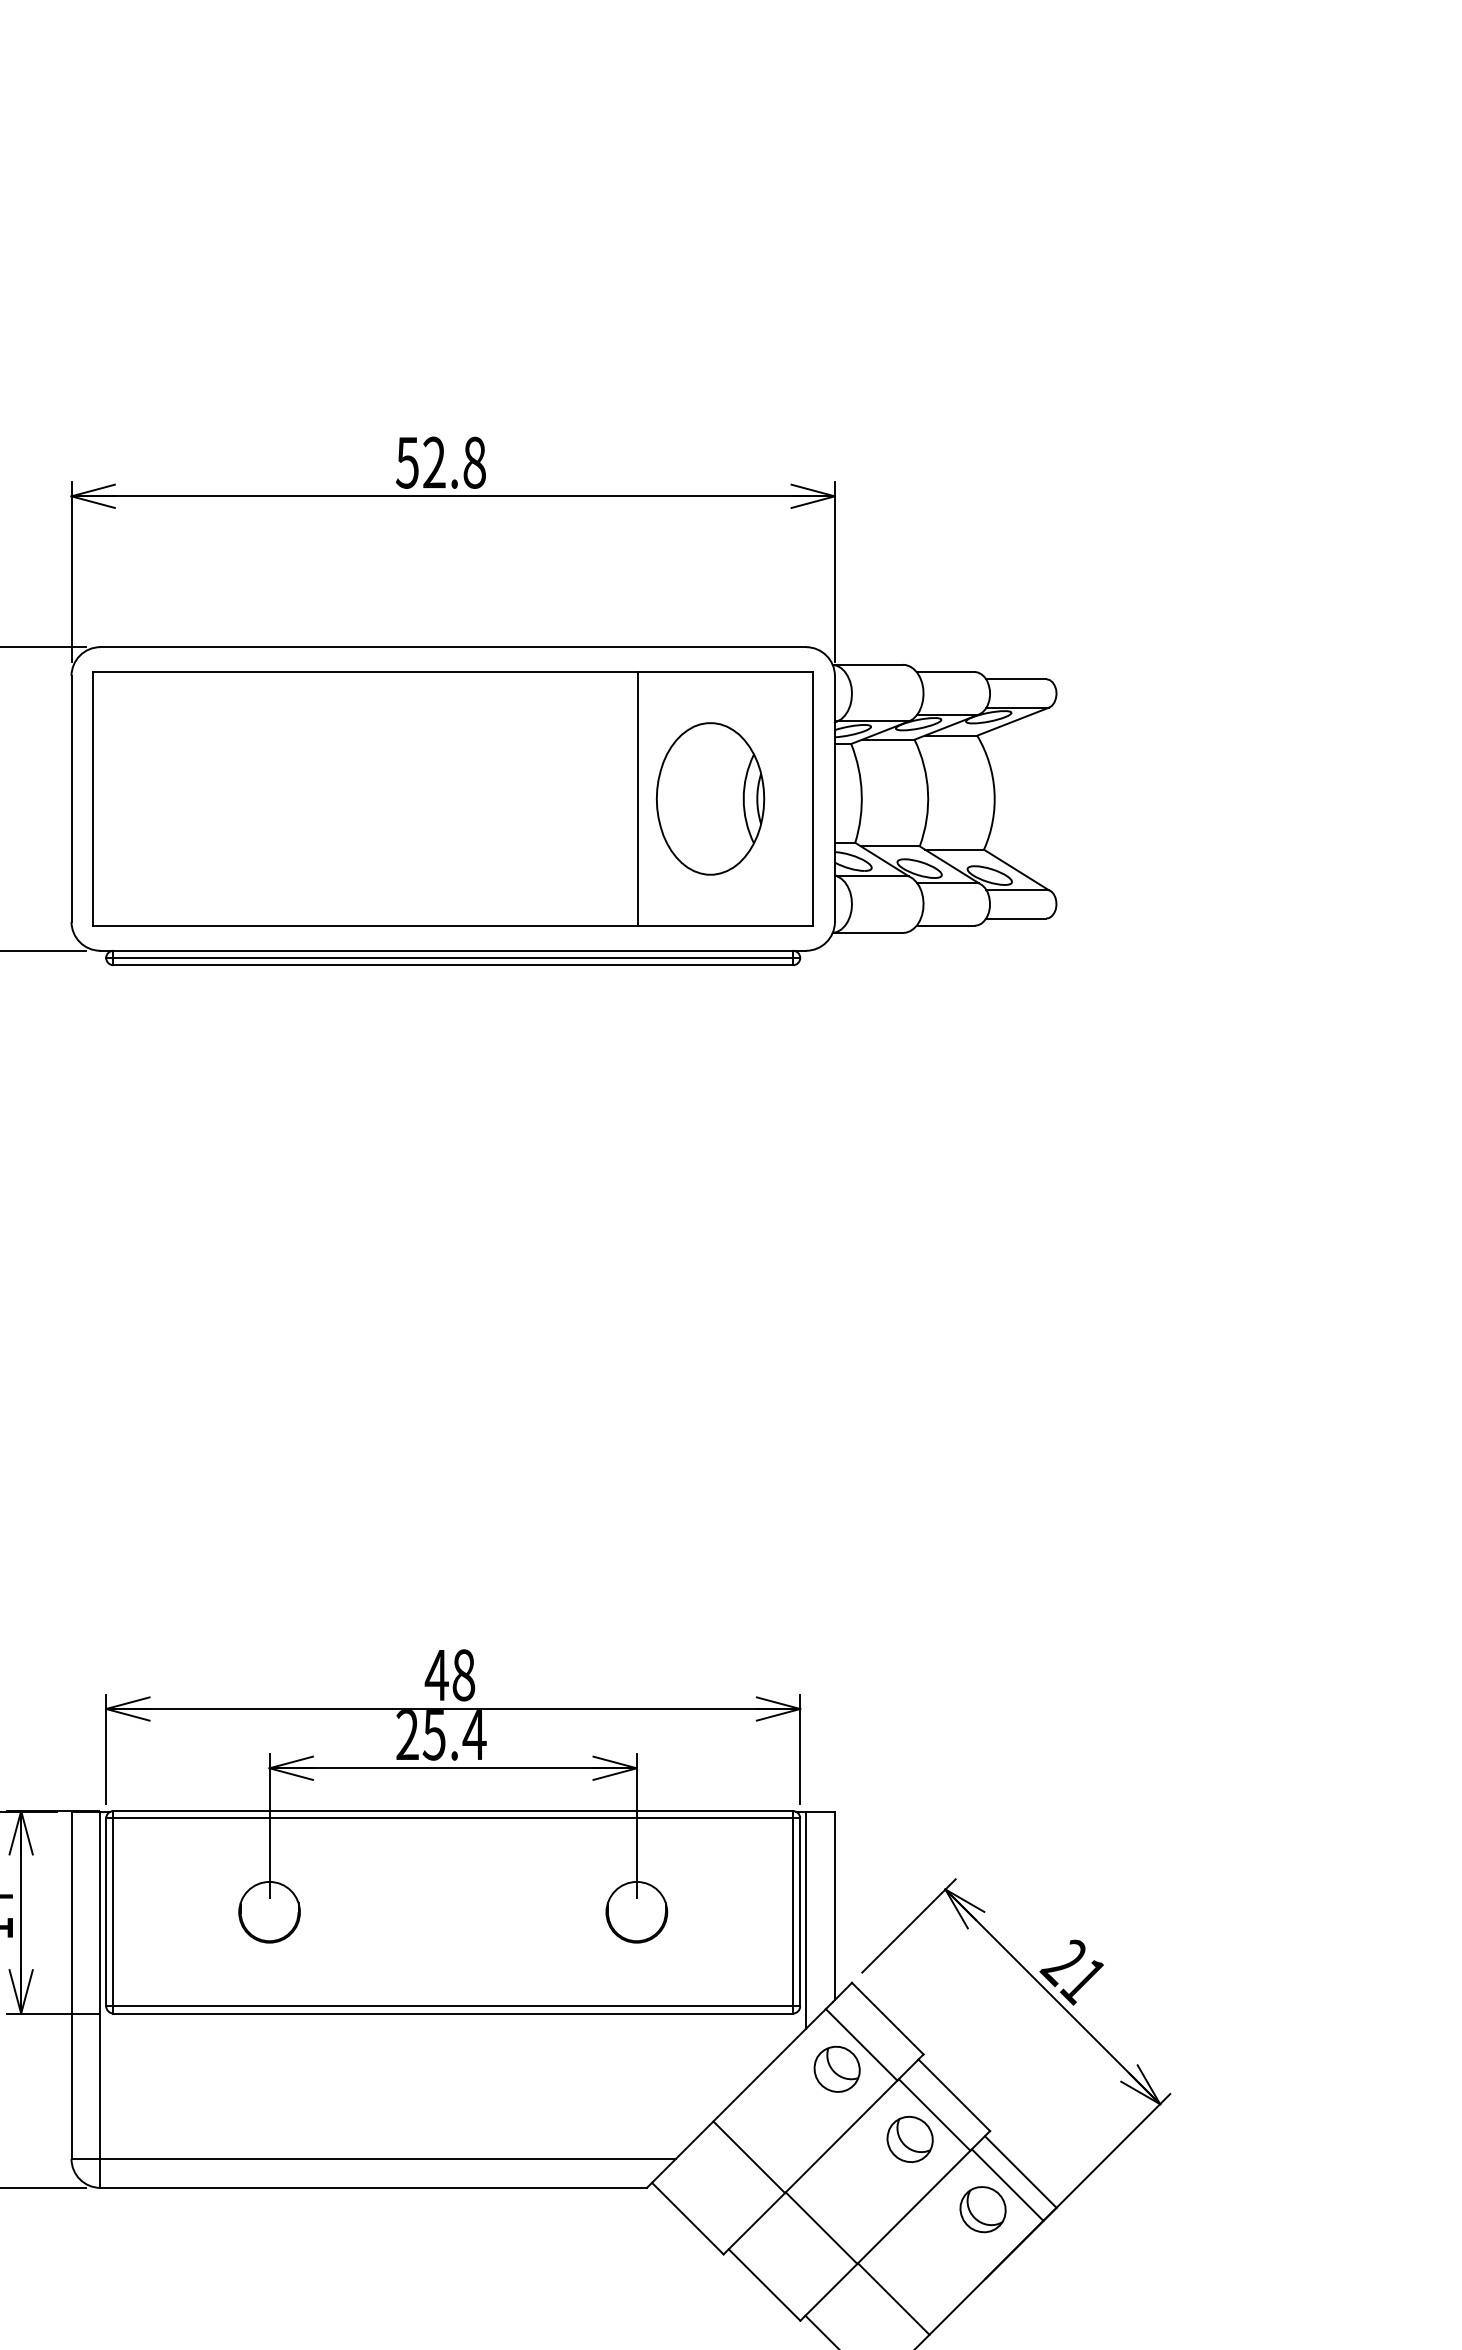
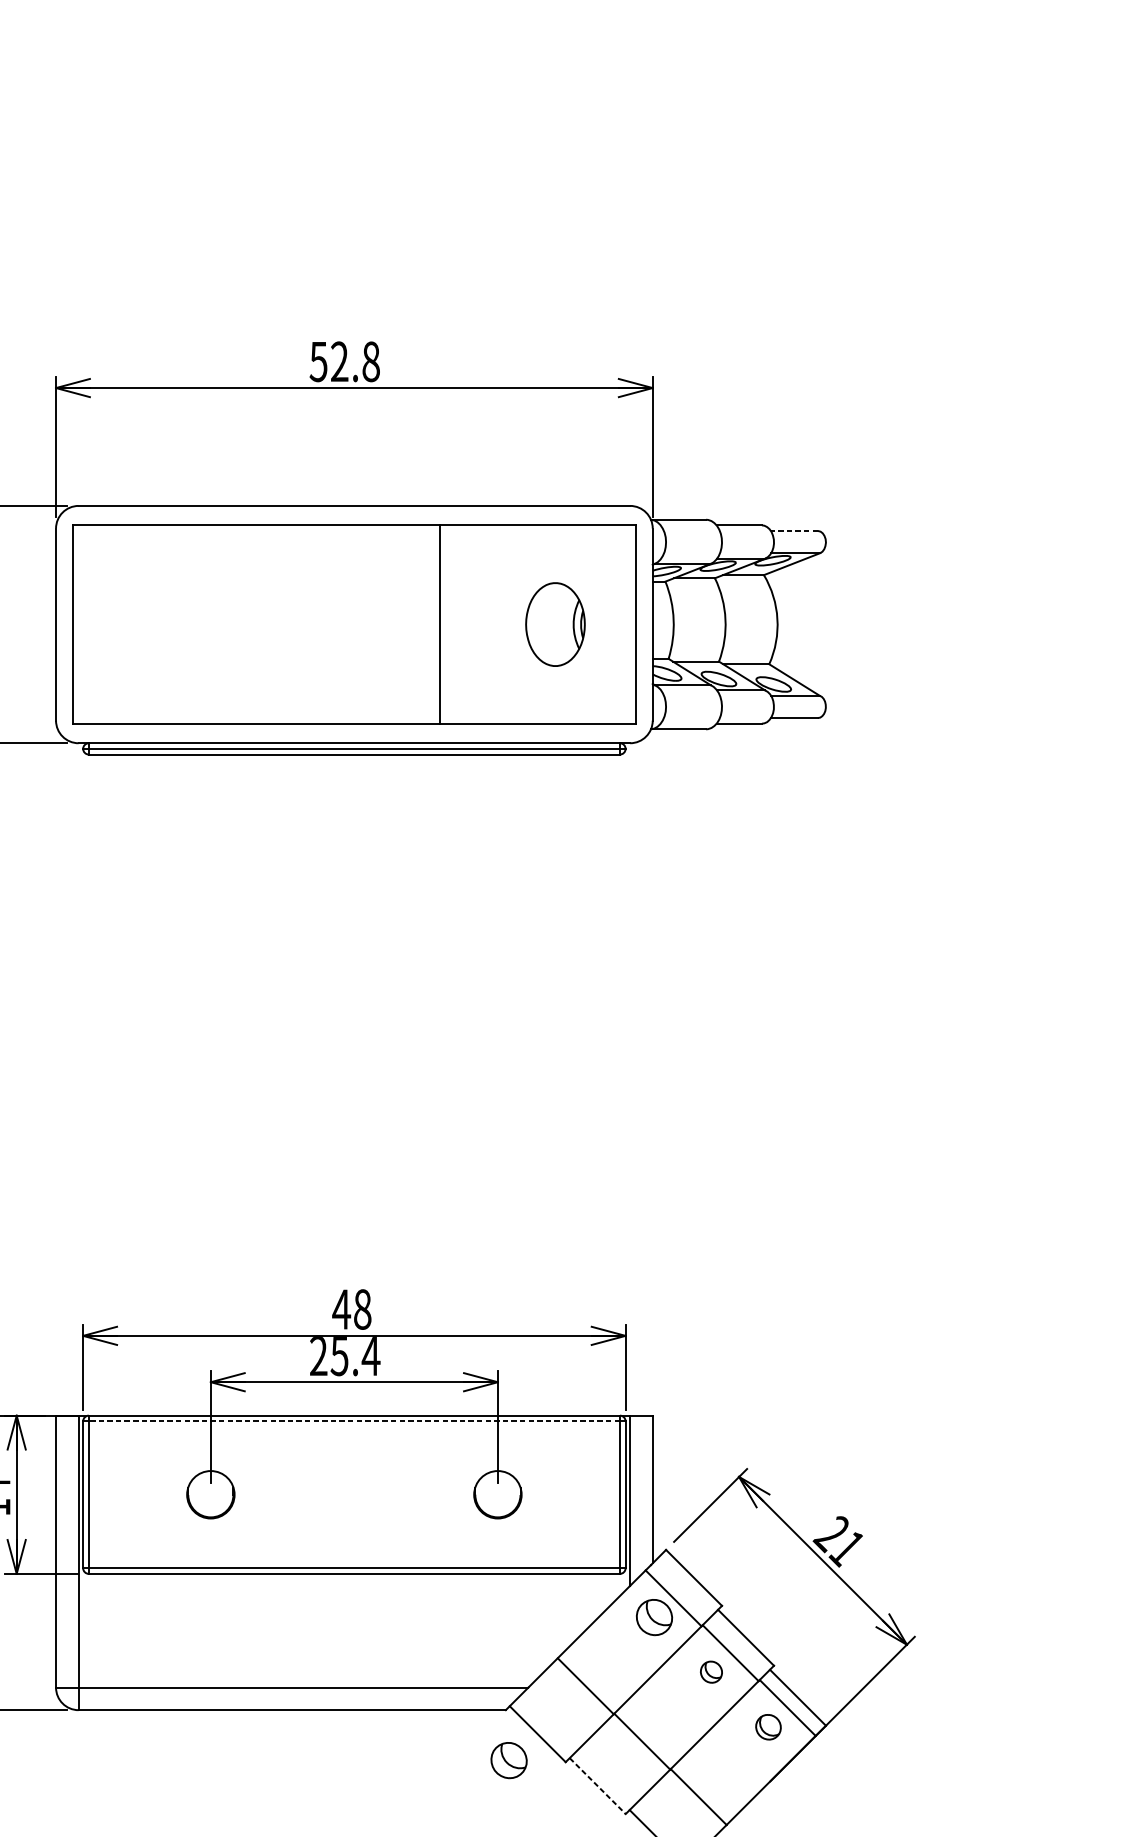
line: (1015, 679) -> (793, 531), solid -> dashed
line: (638, 798) -> (440, 624), moved
part: (710, 798) -> (555, 624), size x0.7
line: (453, 1818) -> (354, 1421), solid -> dashed
part: (909, 2138) -> (711, 1671), size x0.6
part: (982, 2209) -> (768, 1727), size x0.7
part: (650, 2251) -> (508, 1759), added
line: (764, 2285) -> (597, 1786), solid -> dashed

